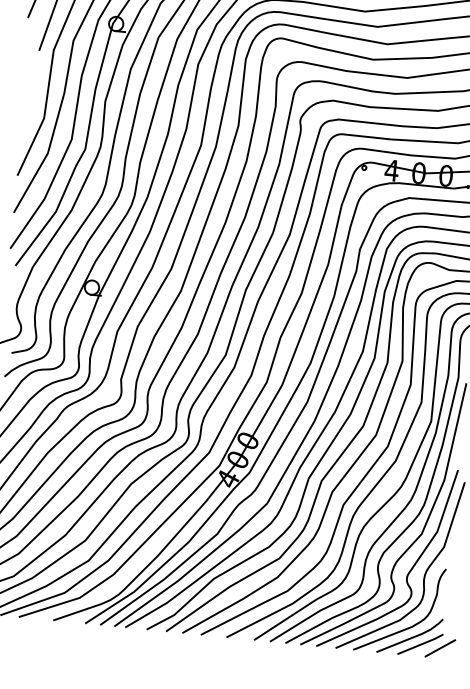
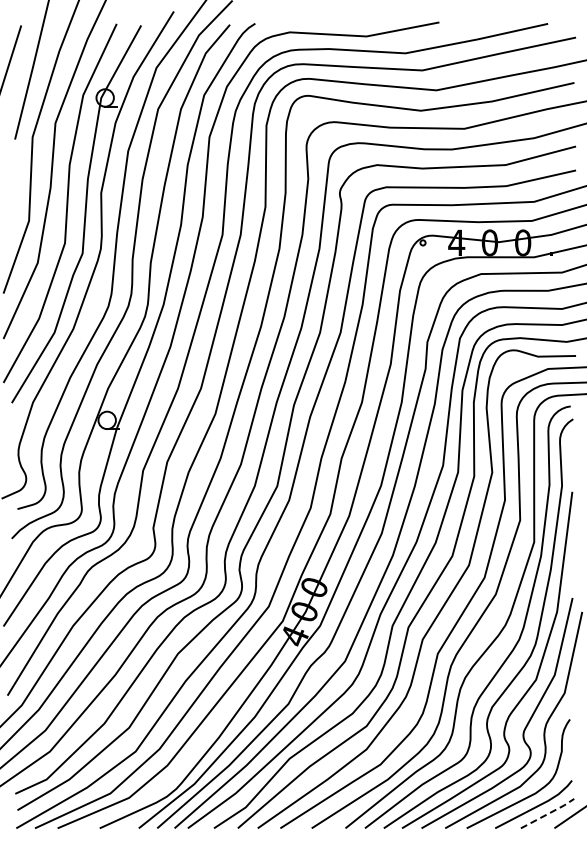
line: (421, 644) -> (549, 813), solid -> dashed

